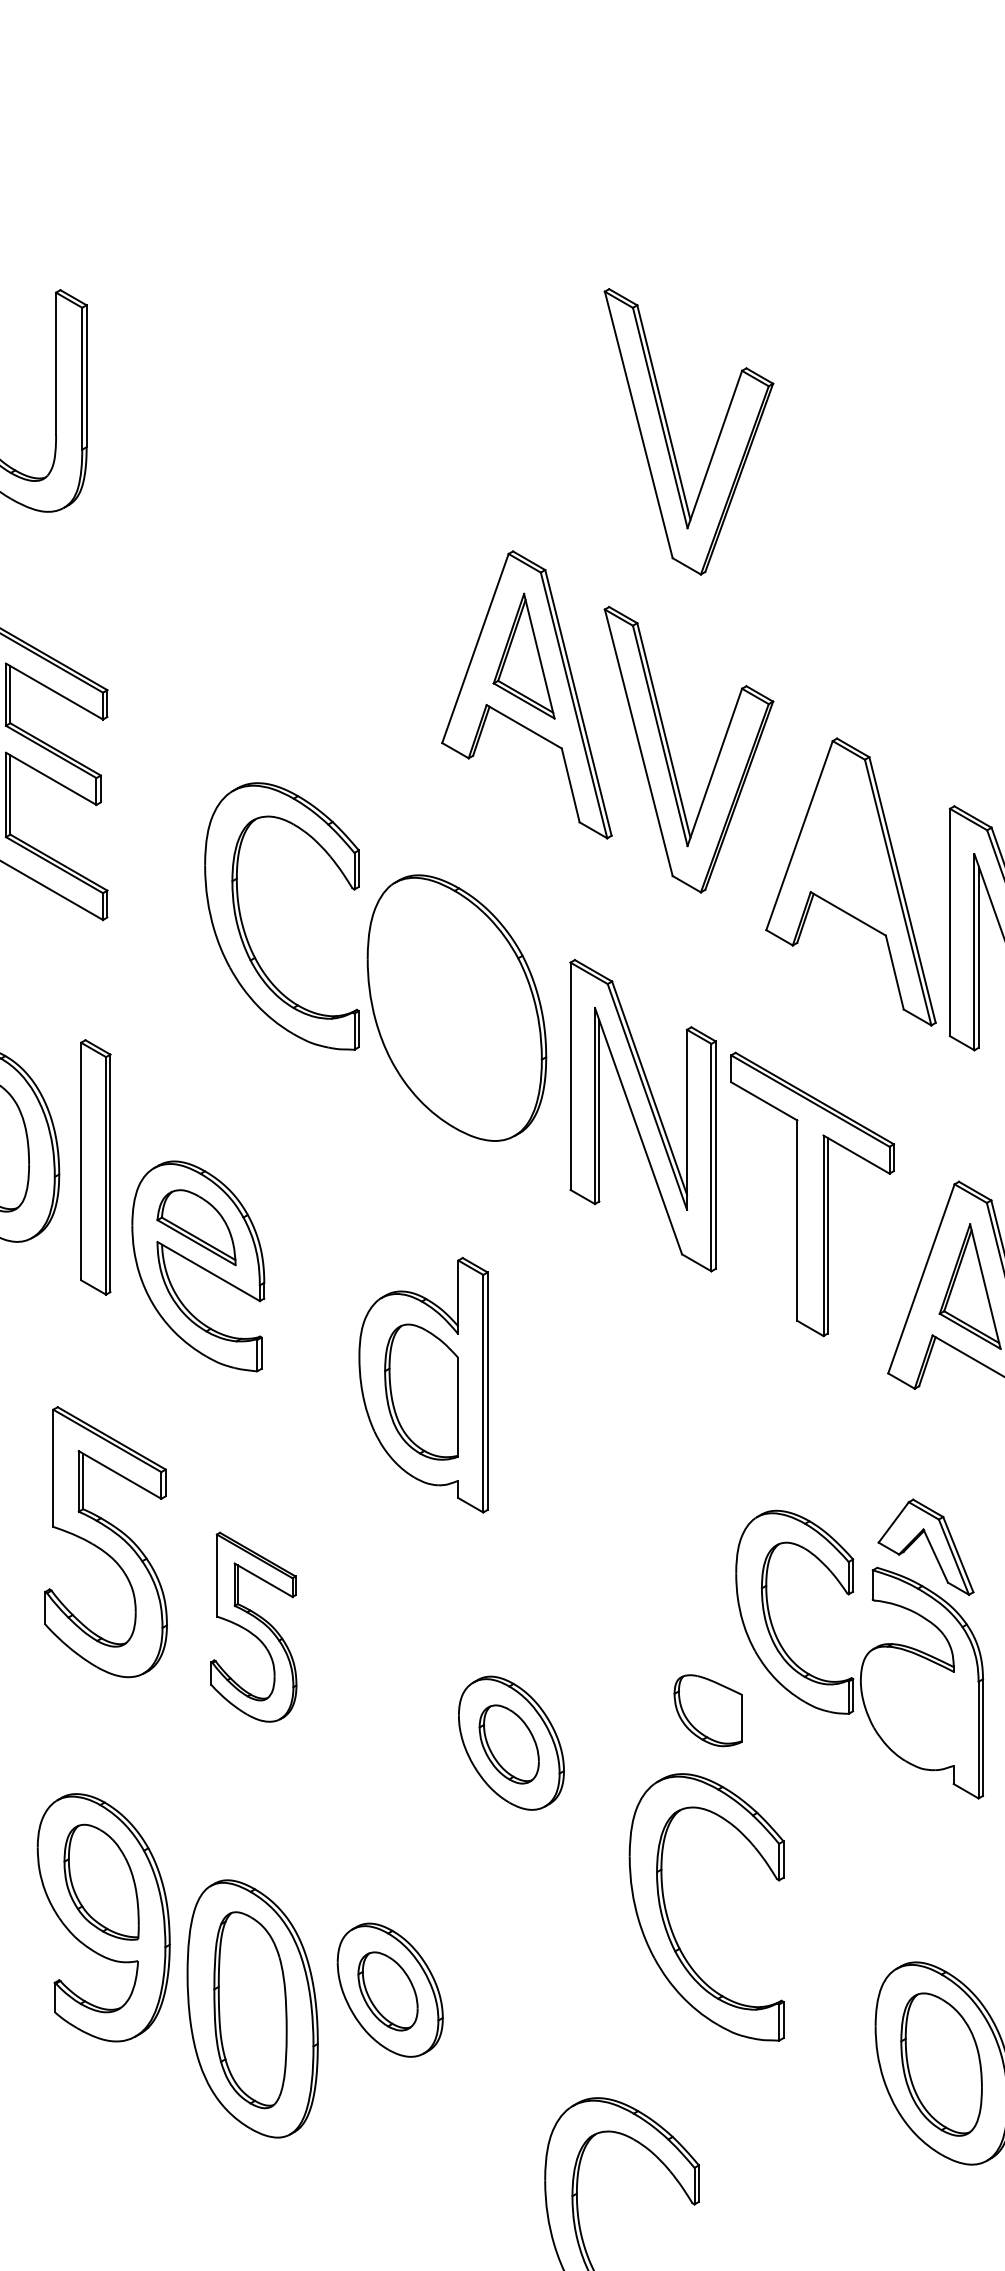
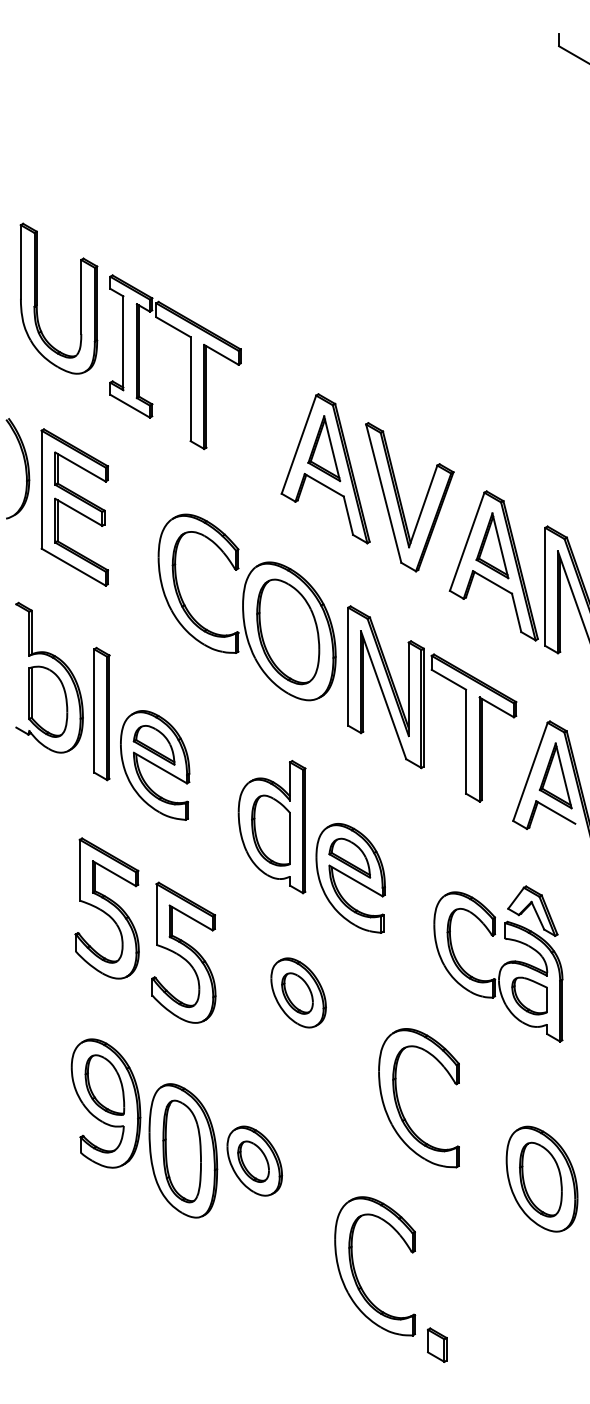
part: (672, 440) -> (401, 336), removed
part: (266, 490) -> (190, 362), added
part: (848, 842) -> (492, 545), added
part: (455, 1008) -> (288, 631), added
part: (574, 1484) -> (350, 878), added
part: (252, 1626) -> (183, 952), size x1.43
part: (707, 1709) -> (529, 995), moved
part: (511, 1742) -> (298, 992), moved
part: (389, 1988) -> (254, 1160), moved

